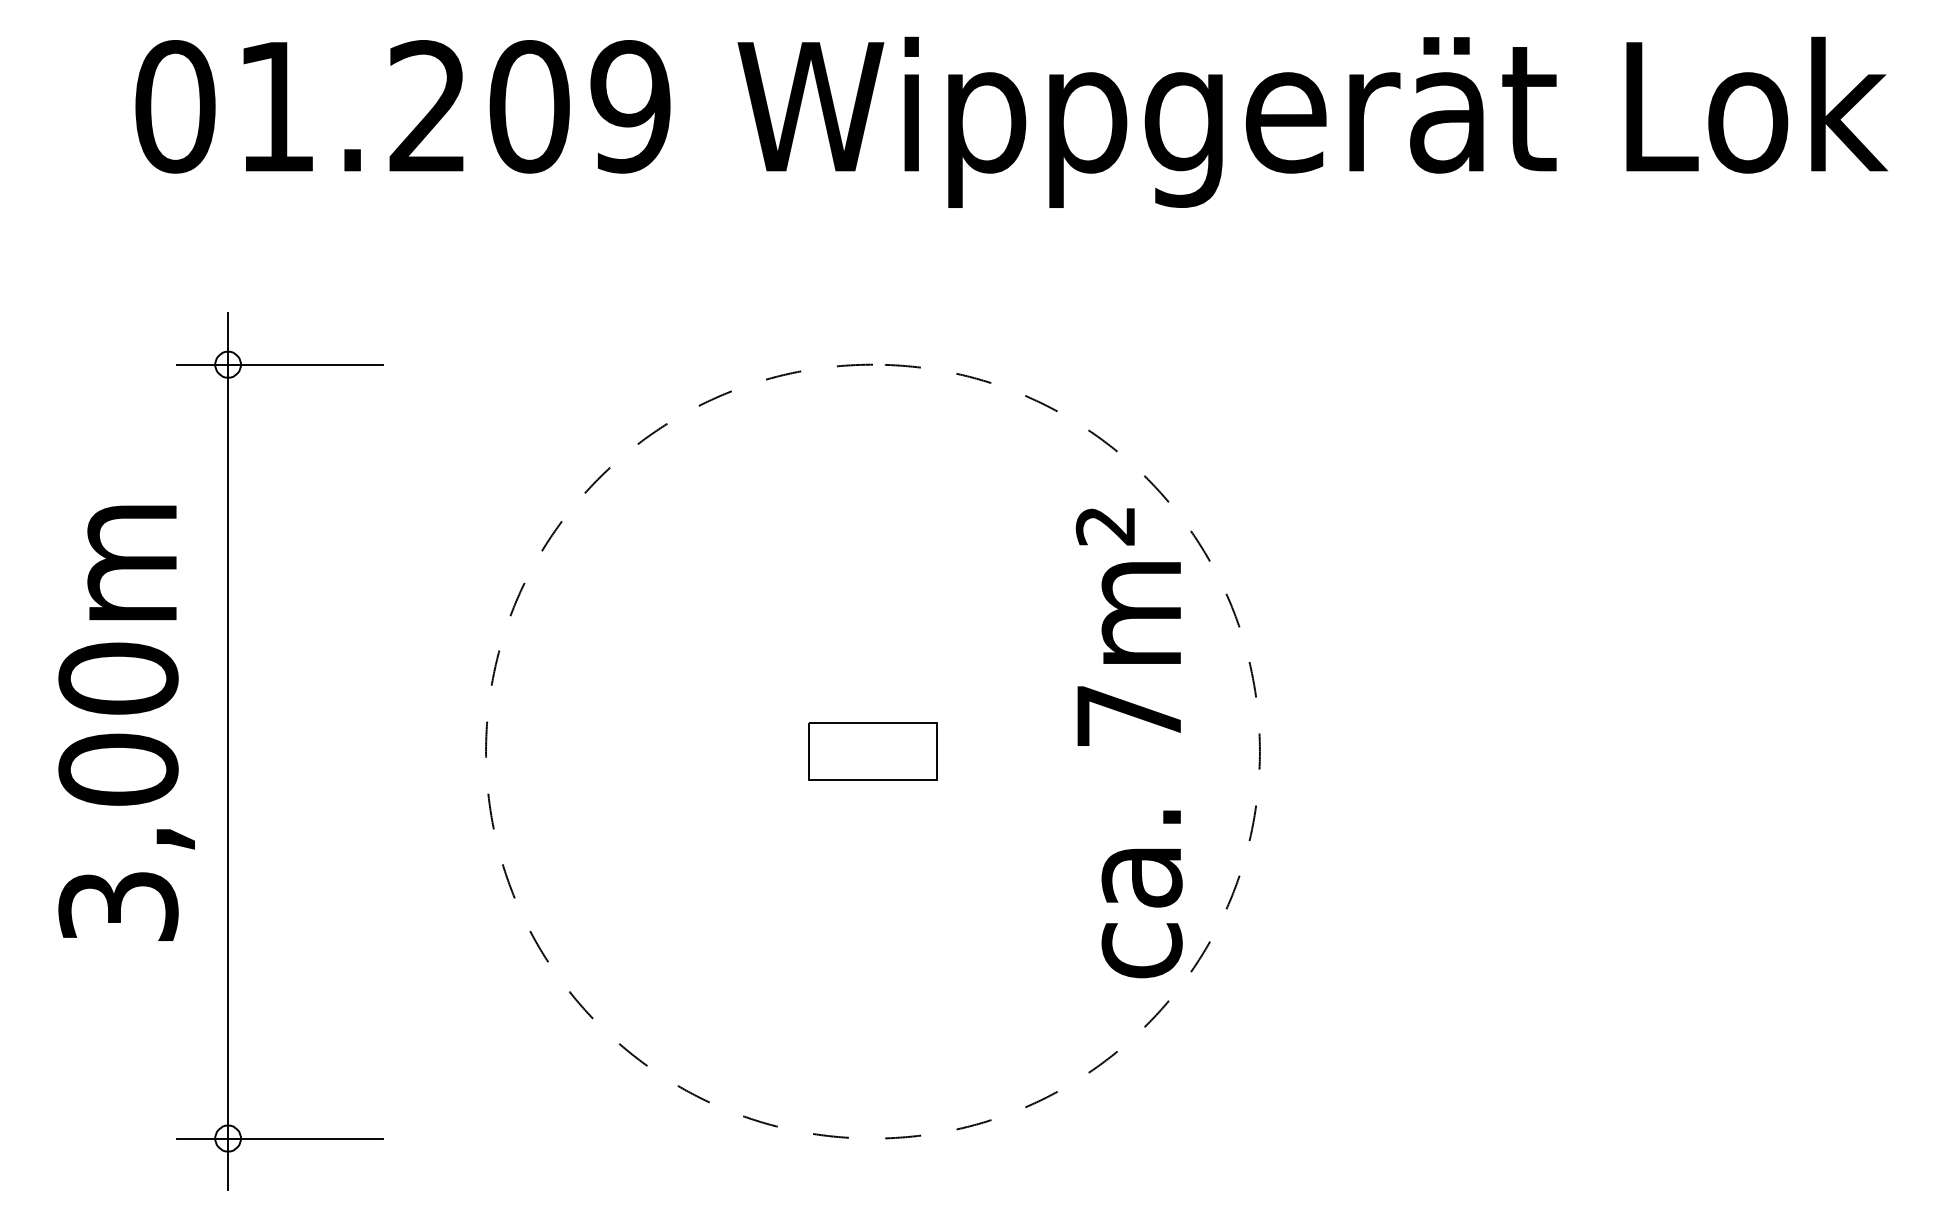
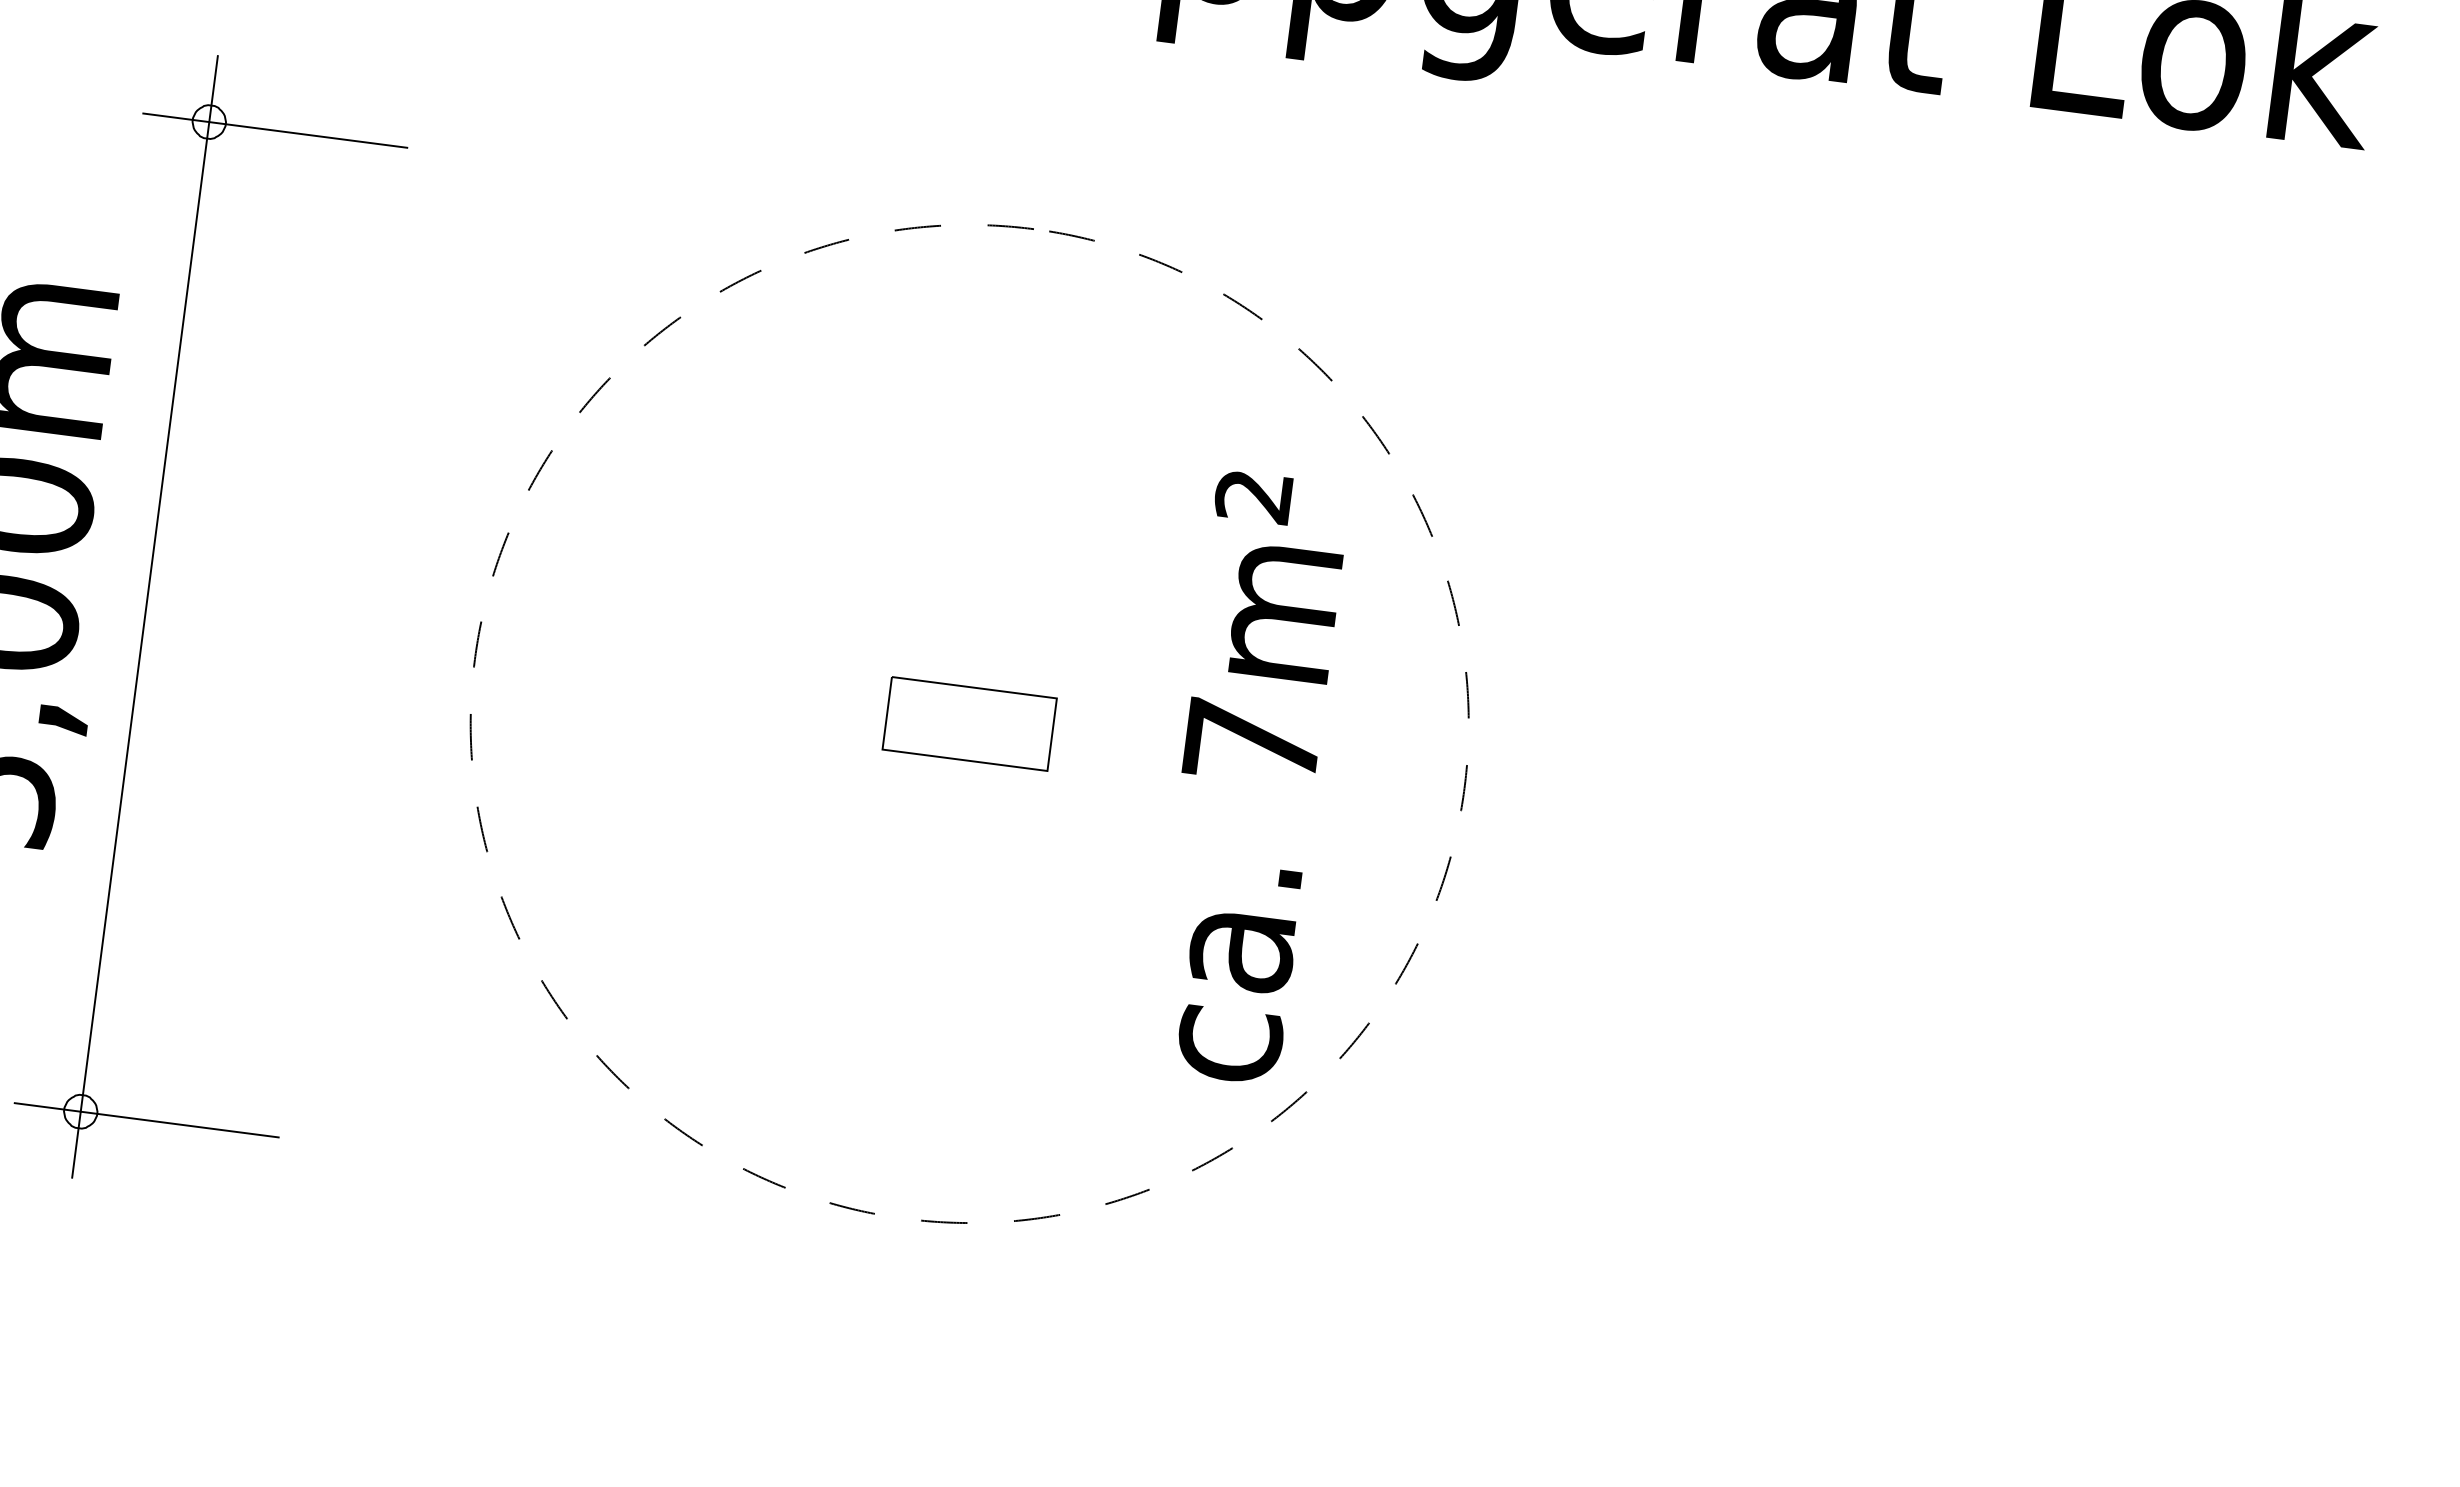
text: (1128, 743) -> (1246, 778), moved

